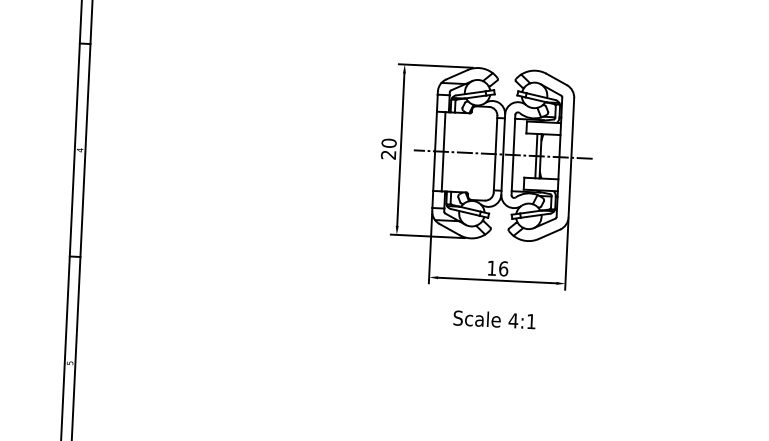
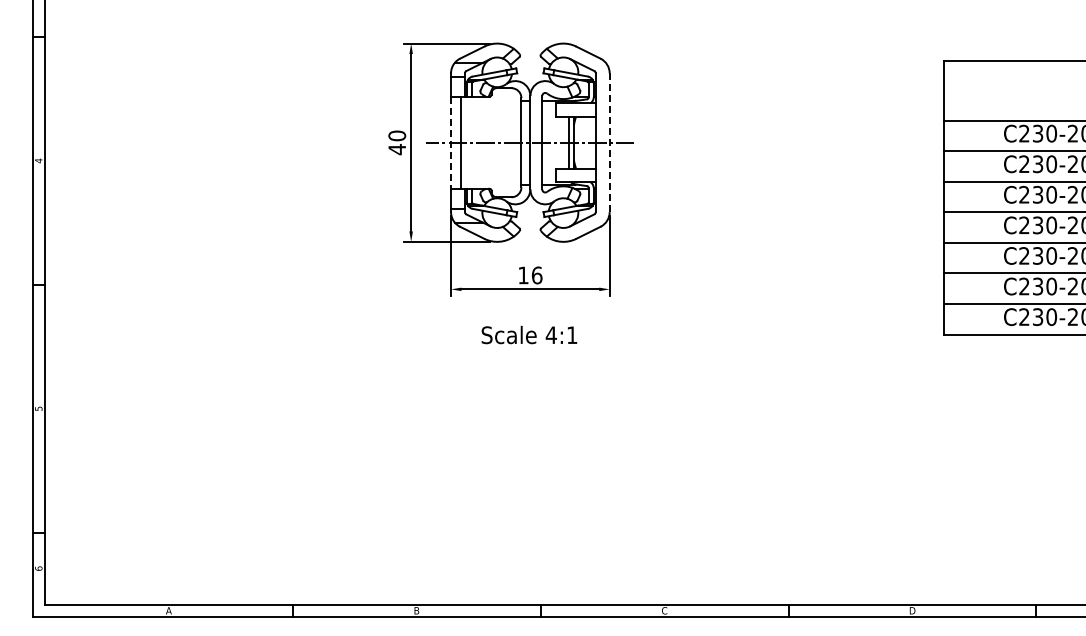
line: (435, 152) -> (451, 143), solid -> dashed
text: (387, 154) -> (396, 149), 20 -> 40
line: (571, 158) -> (609, 143), solid -> dashed

